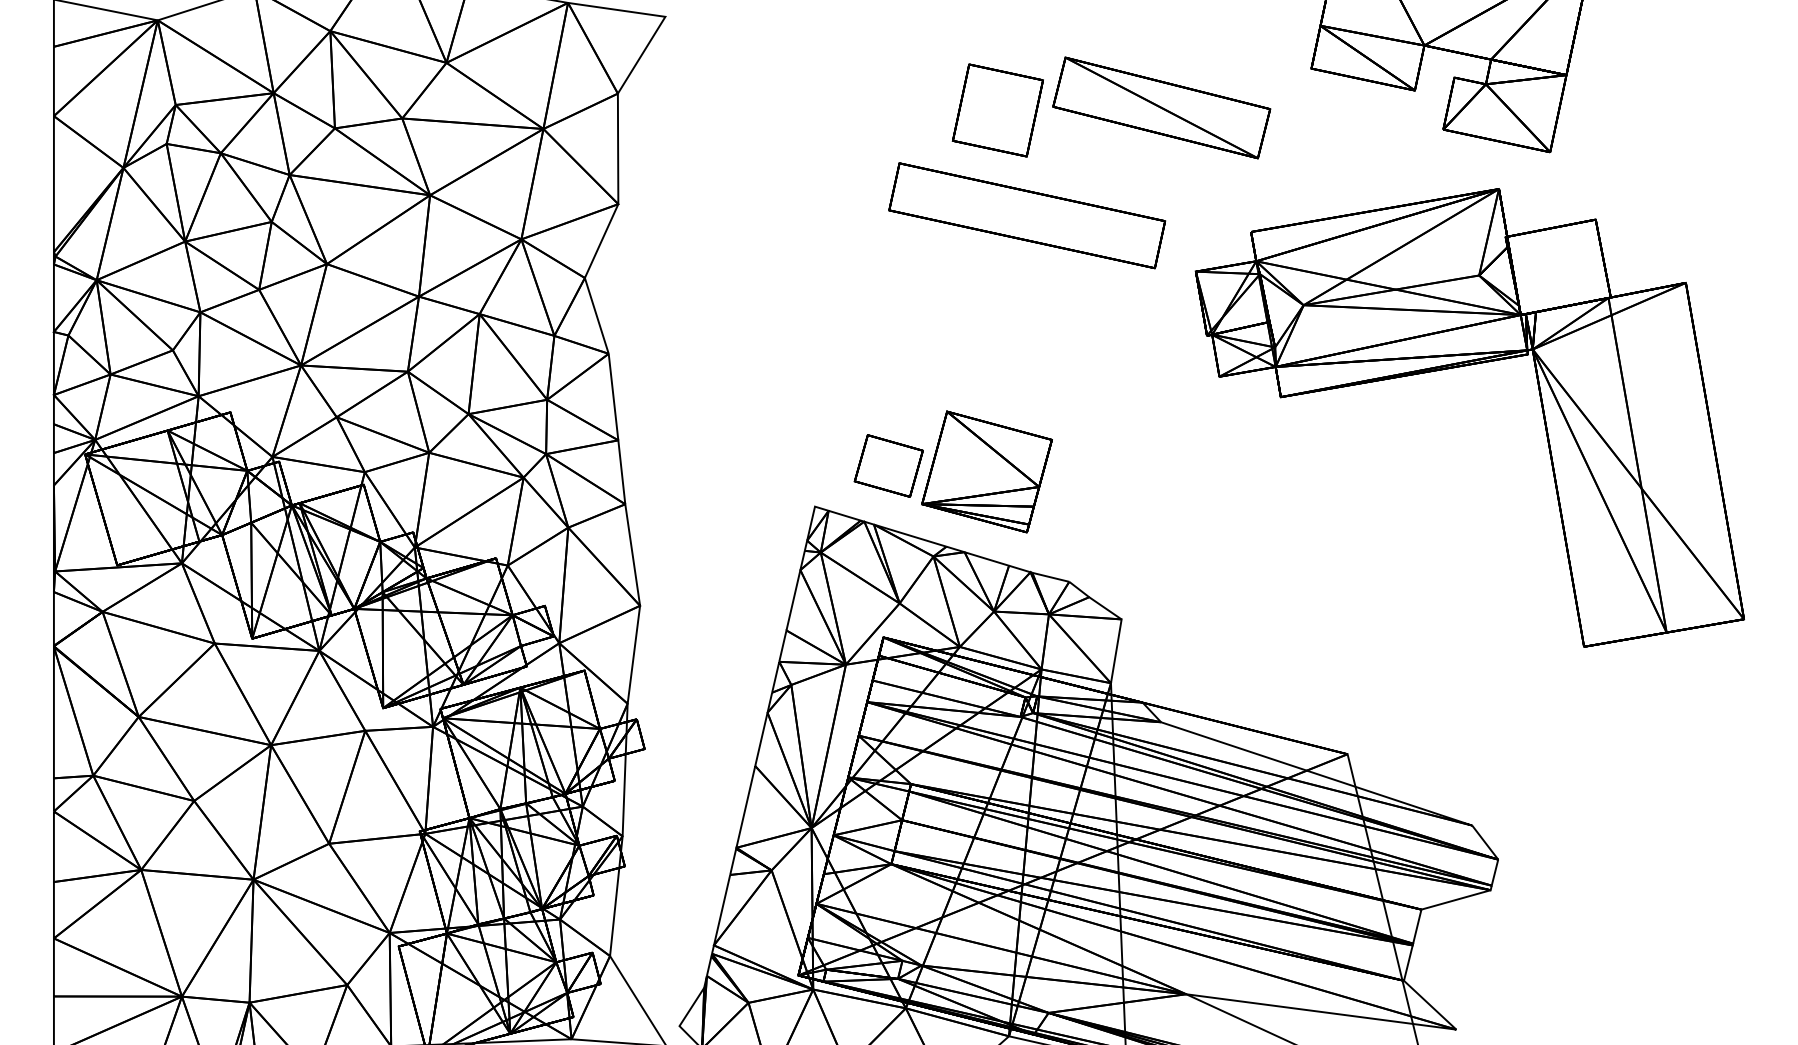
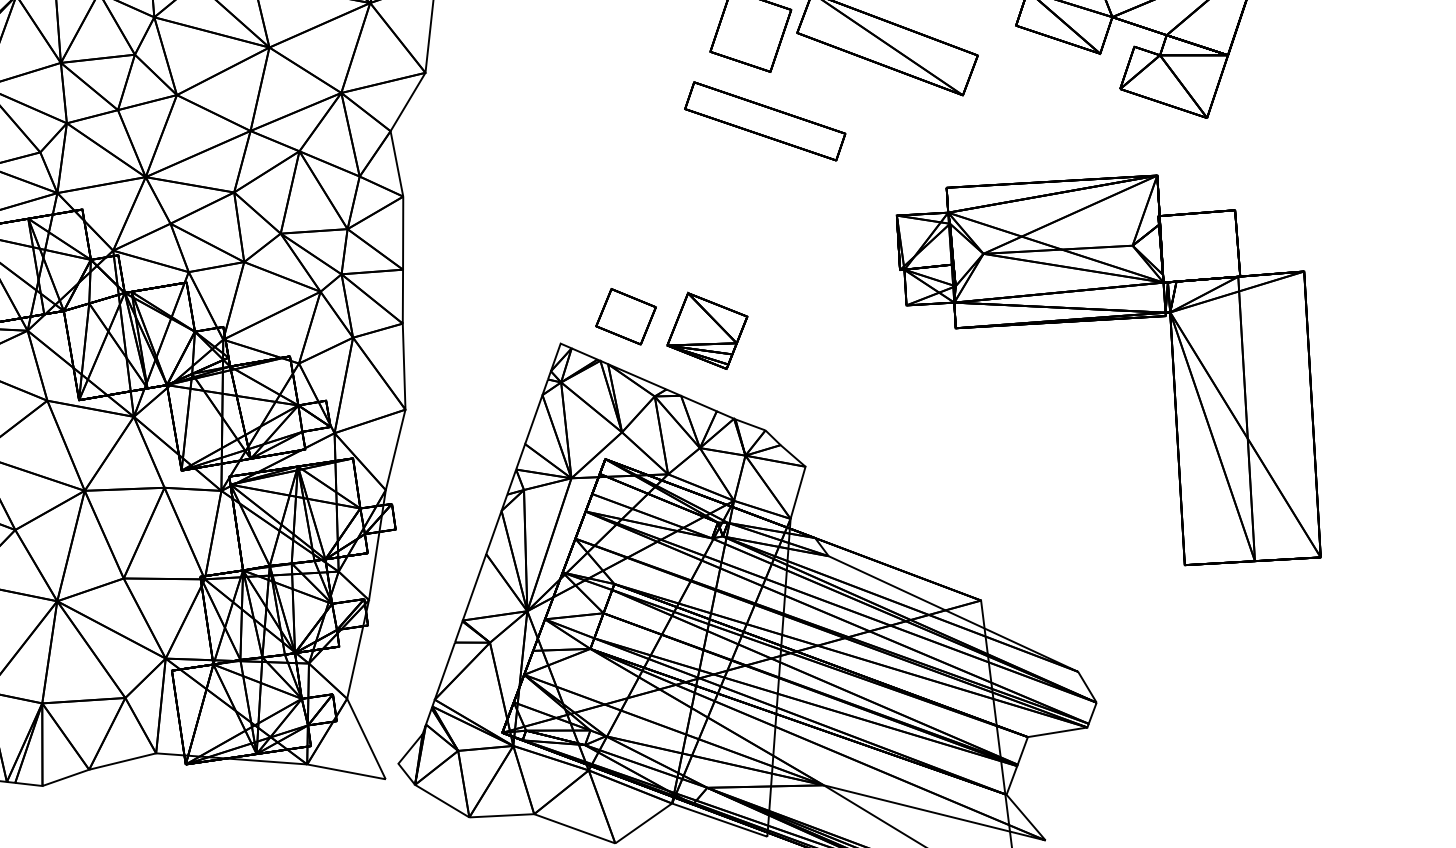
part: (1027, 215) -> (765, 121), size x0.7
part: (1460, 367) -> (1108, 320), moved
part: (986, 471) -> (706, 330), size x0.7

